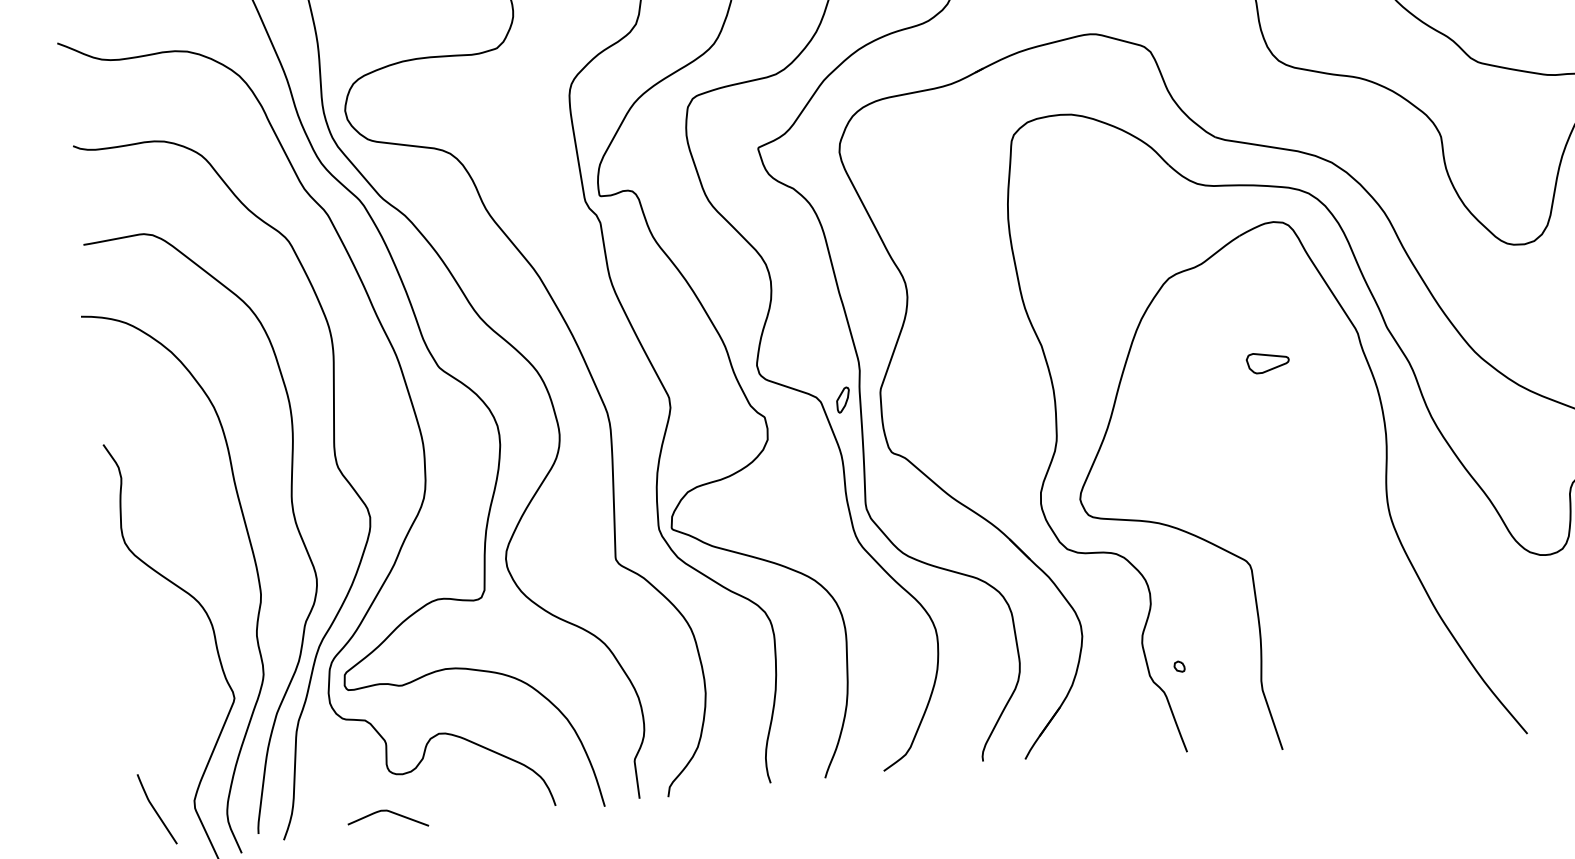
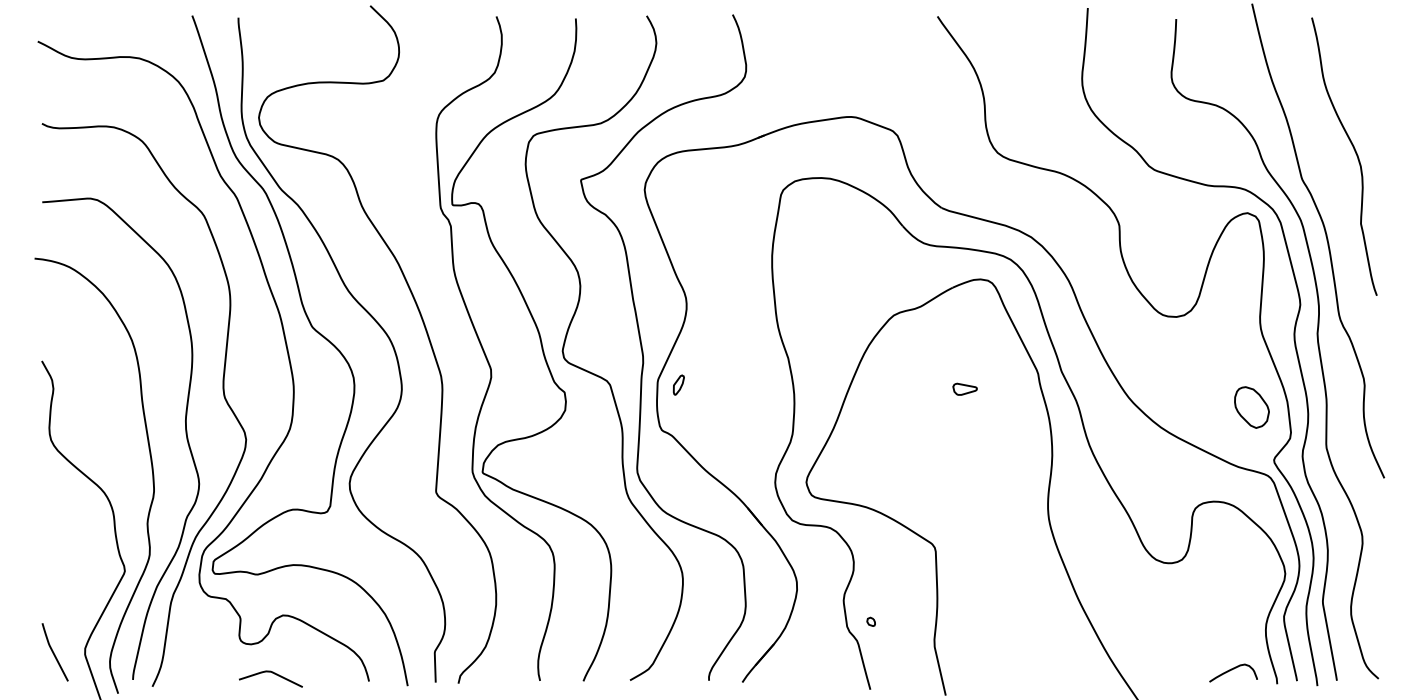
part: (1267, 361) -> (964, 388), size x0.71
part: (842, 399) -> (678, 384), moved
curve: (389, 812) -> (272, 673), moved

